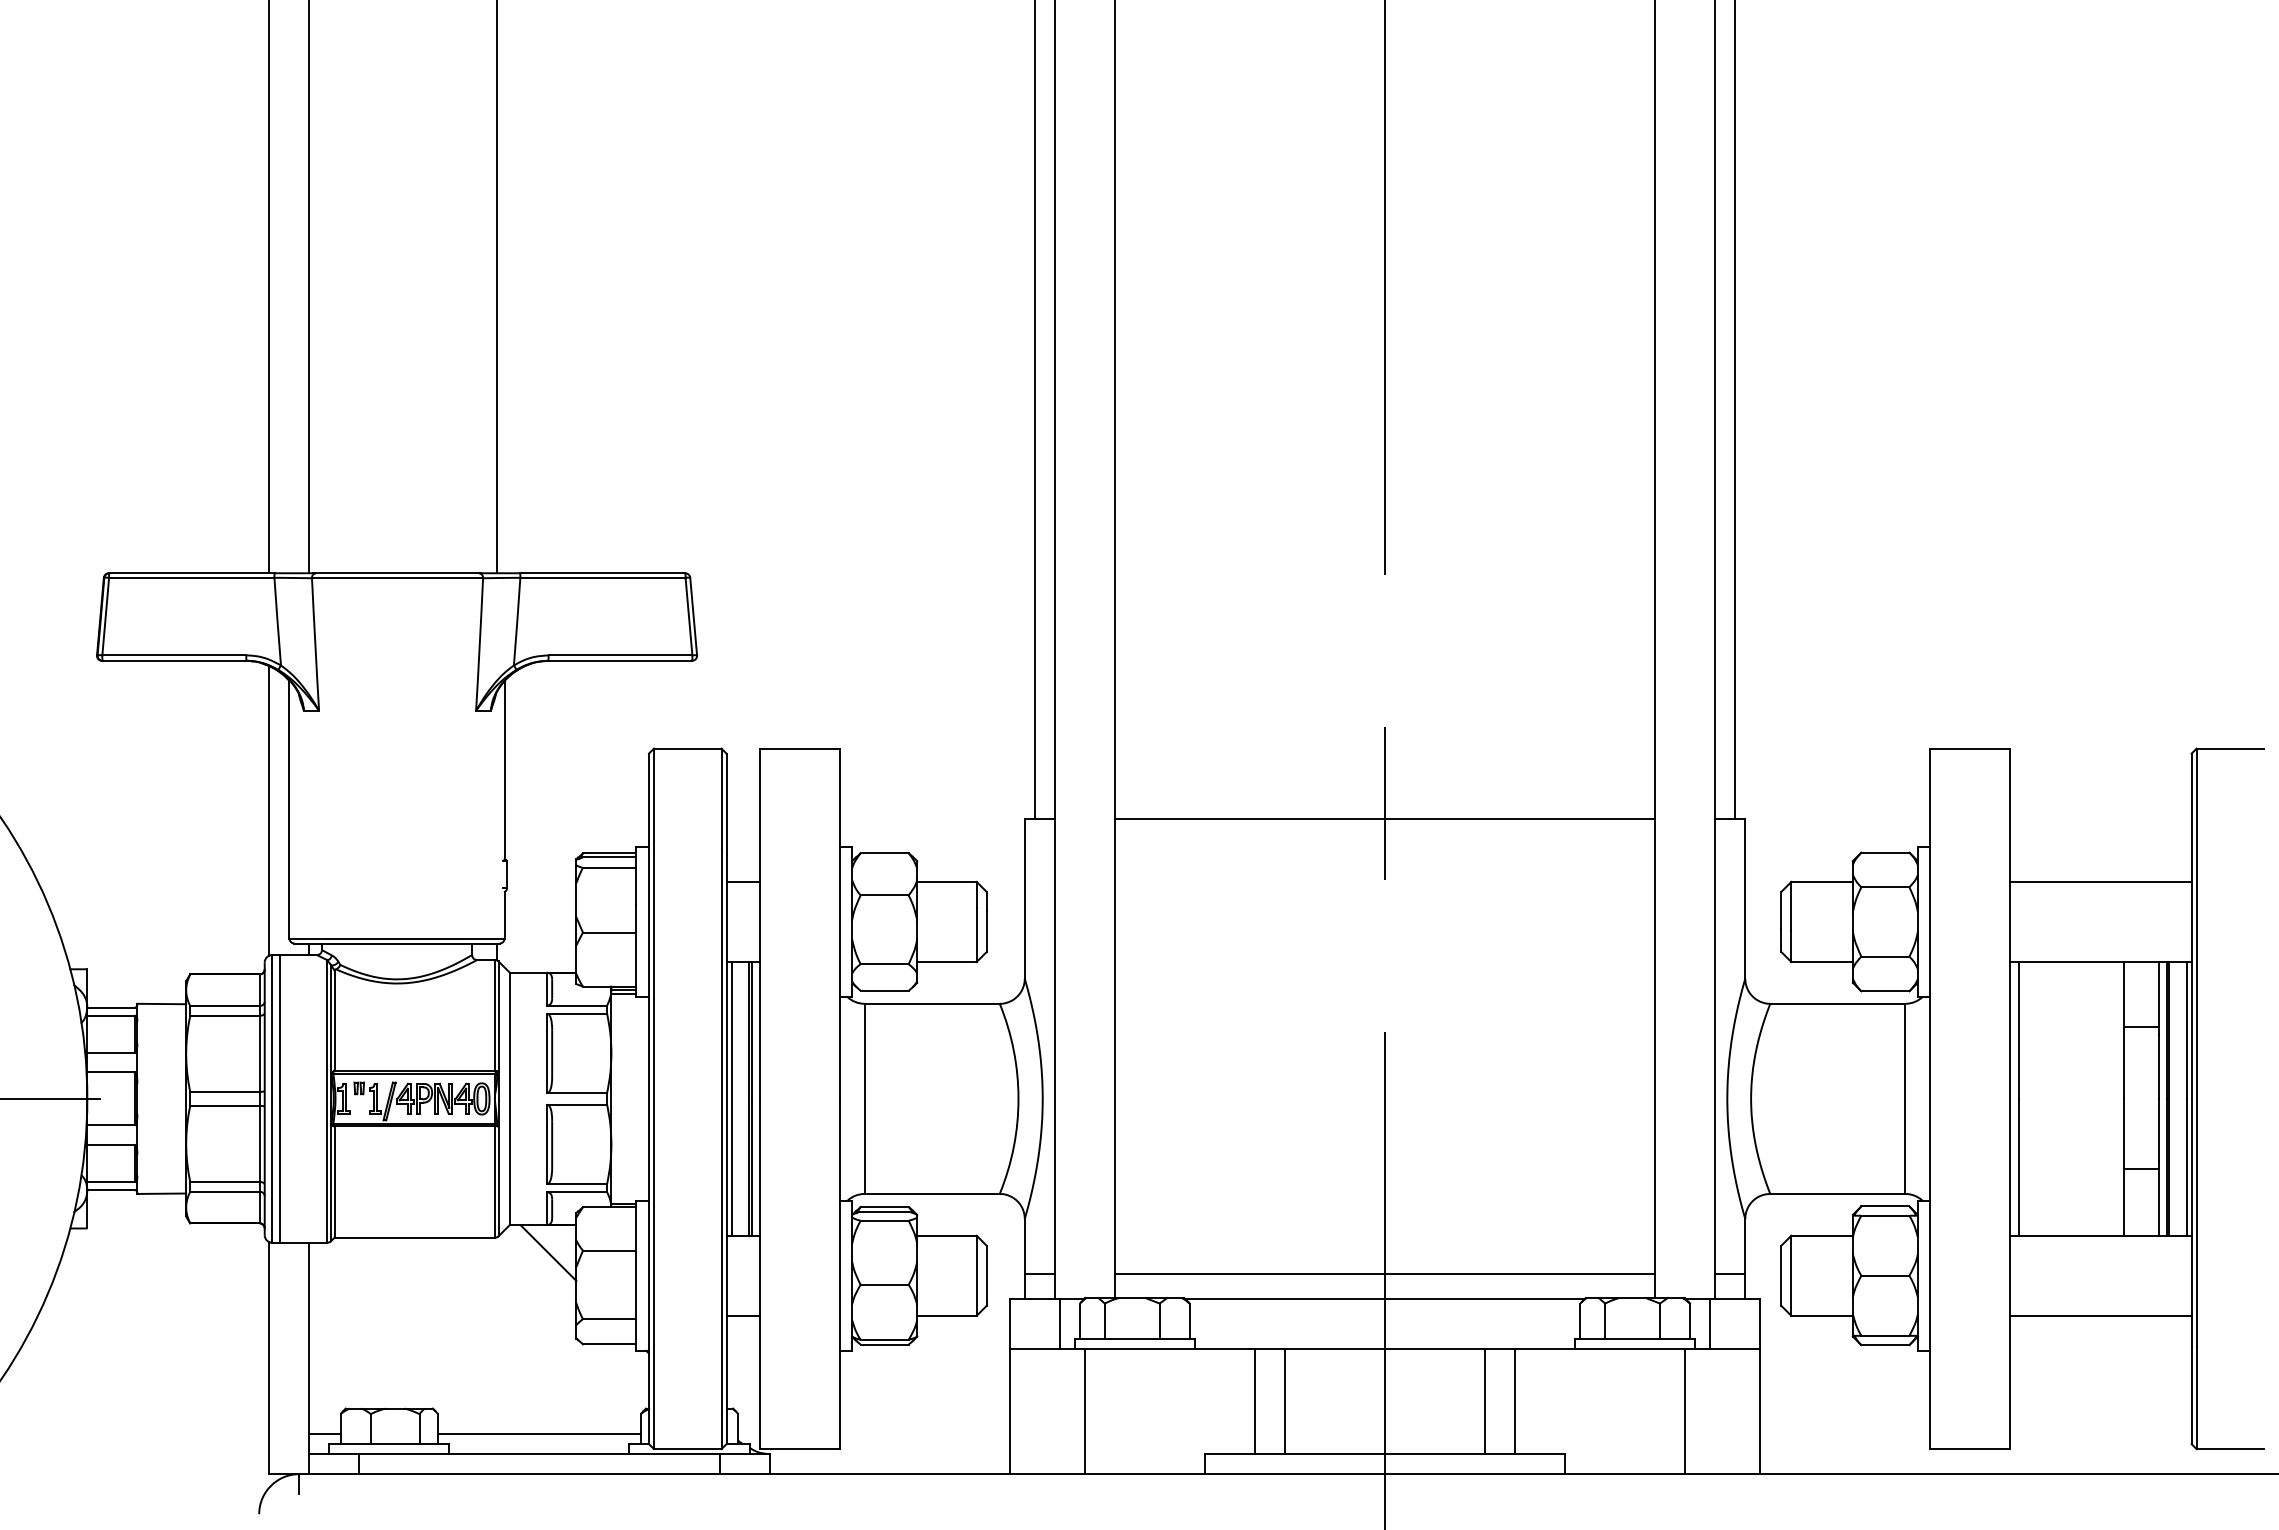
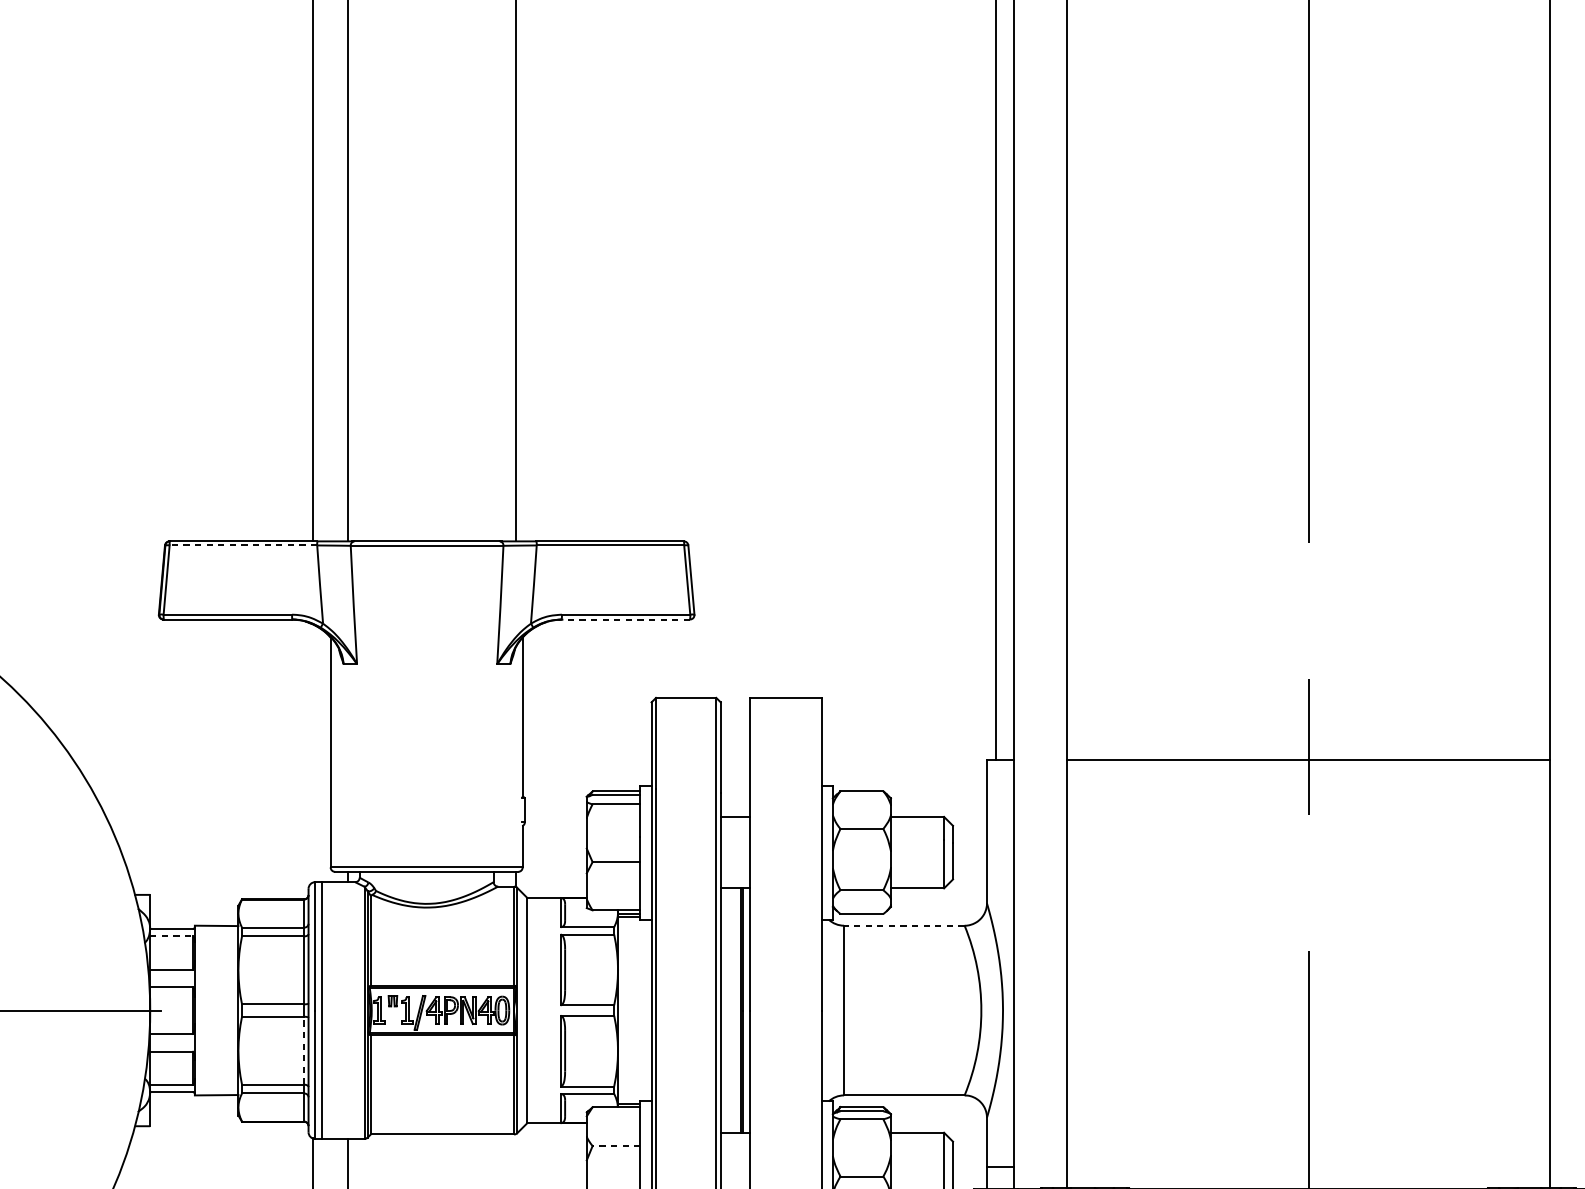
line: (191, 577) -> (243, 545), solid -> dashed
line: (620, 660) -> (626, 619), solid -> dashed
line: (269, 810) -> (312, 753), removed
line: (932, 1003) -> (904, 925), solid -> dashed
line: (111, 1015) -> (171, 936), solid -> dashed
line: (731, 1098) -> (725, 1010), removed
line: (259, 1143) -> (303, 1050), solid -> dashed
line: (609, 1250) -> (616, 1145), solid -> dashed
line: (548, 1253) -> (561, 1148), removed
line: (1384, 1274) -> (1308, 1167), removed

